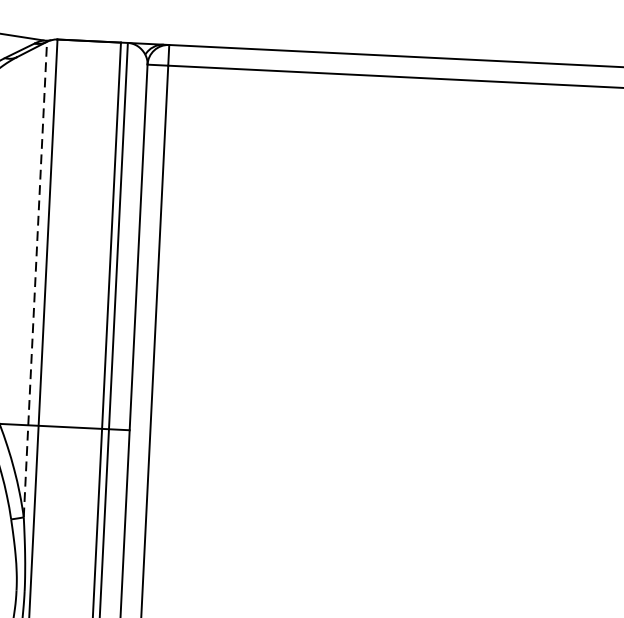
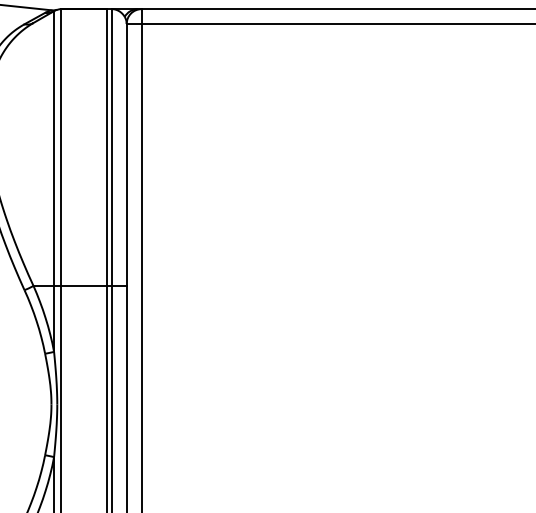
line: (36, 278) -> (54, 180), dashed -> solid

